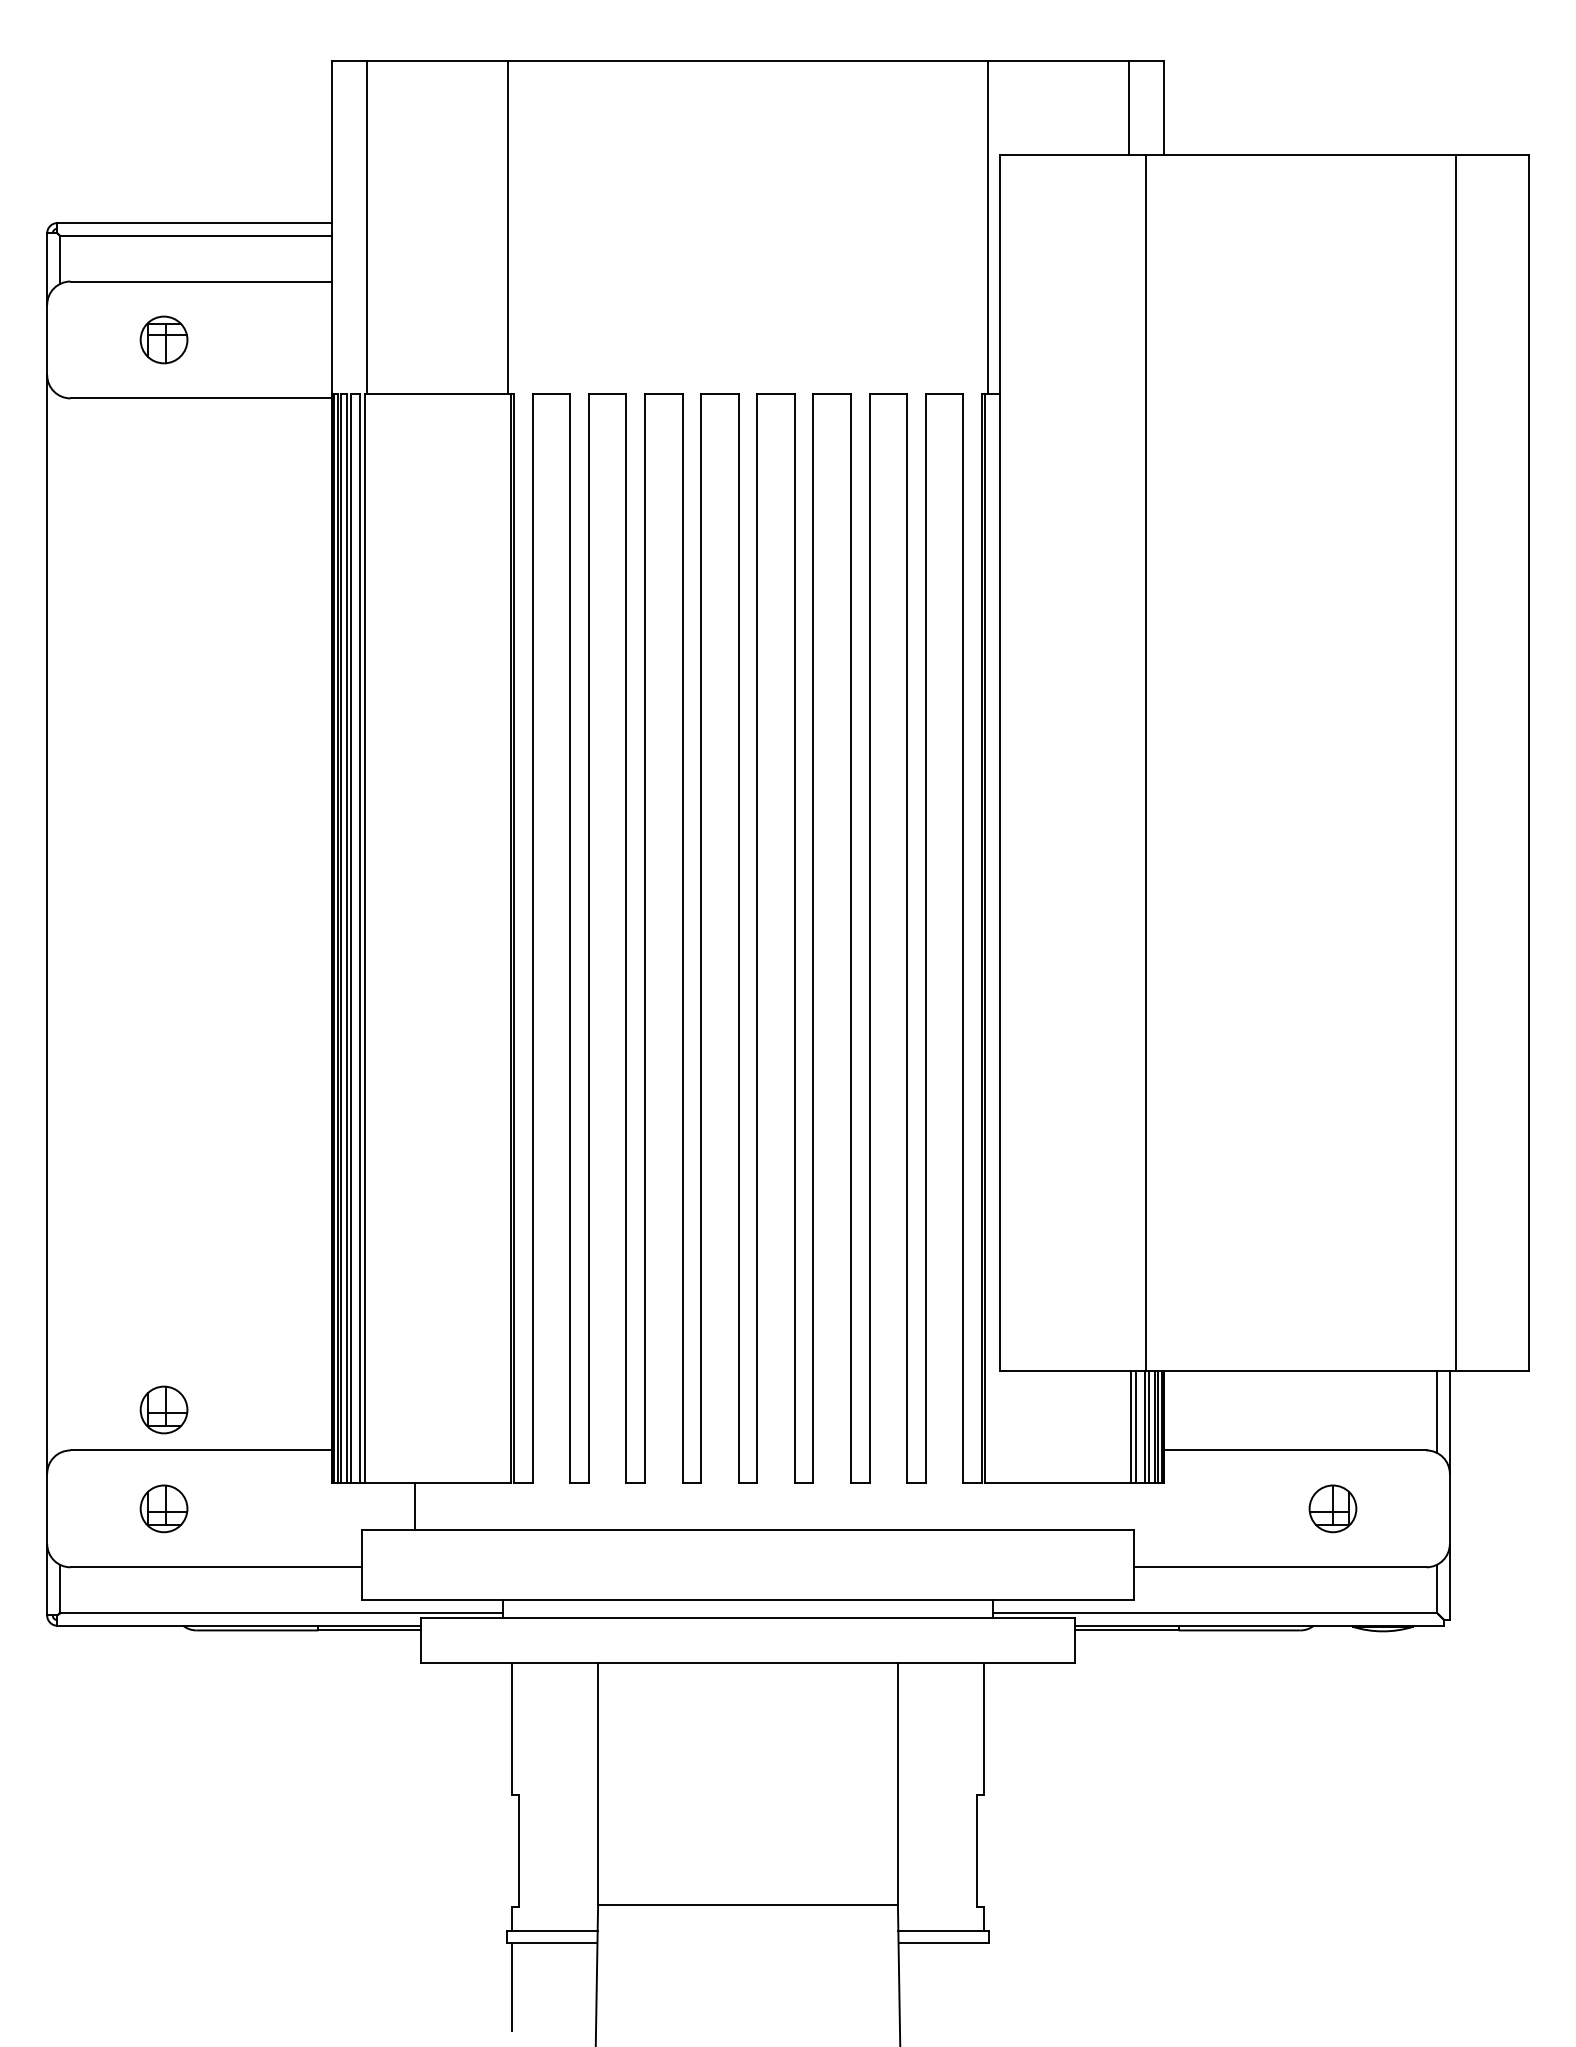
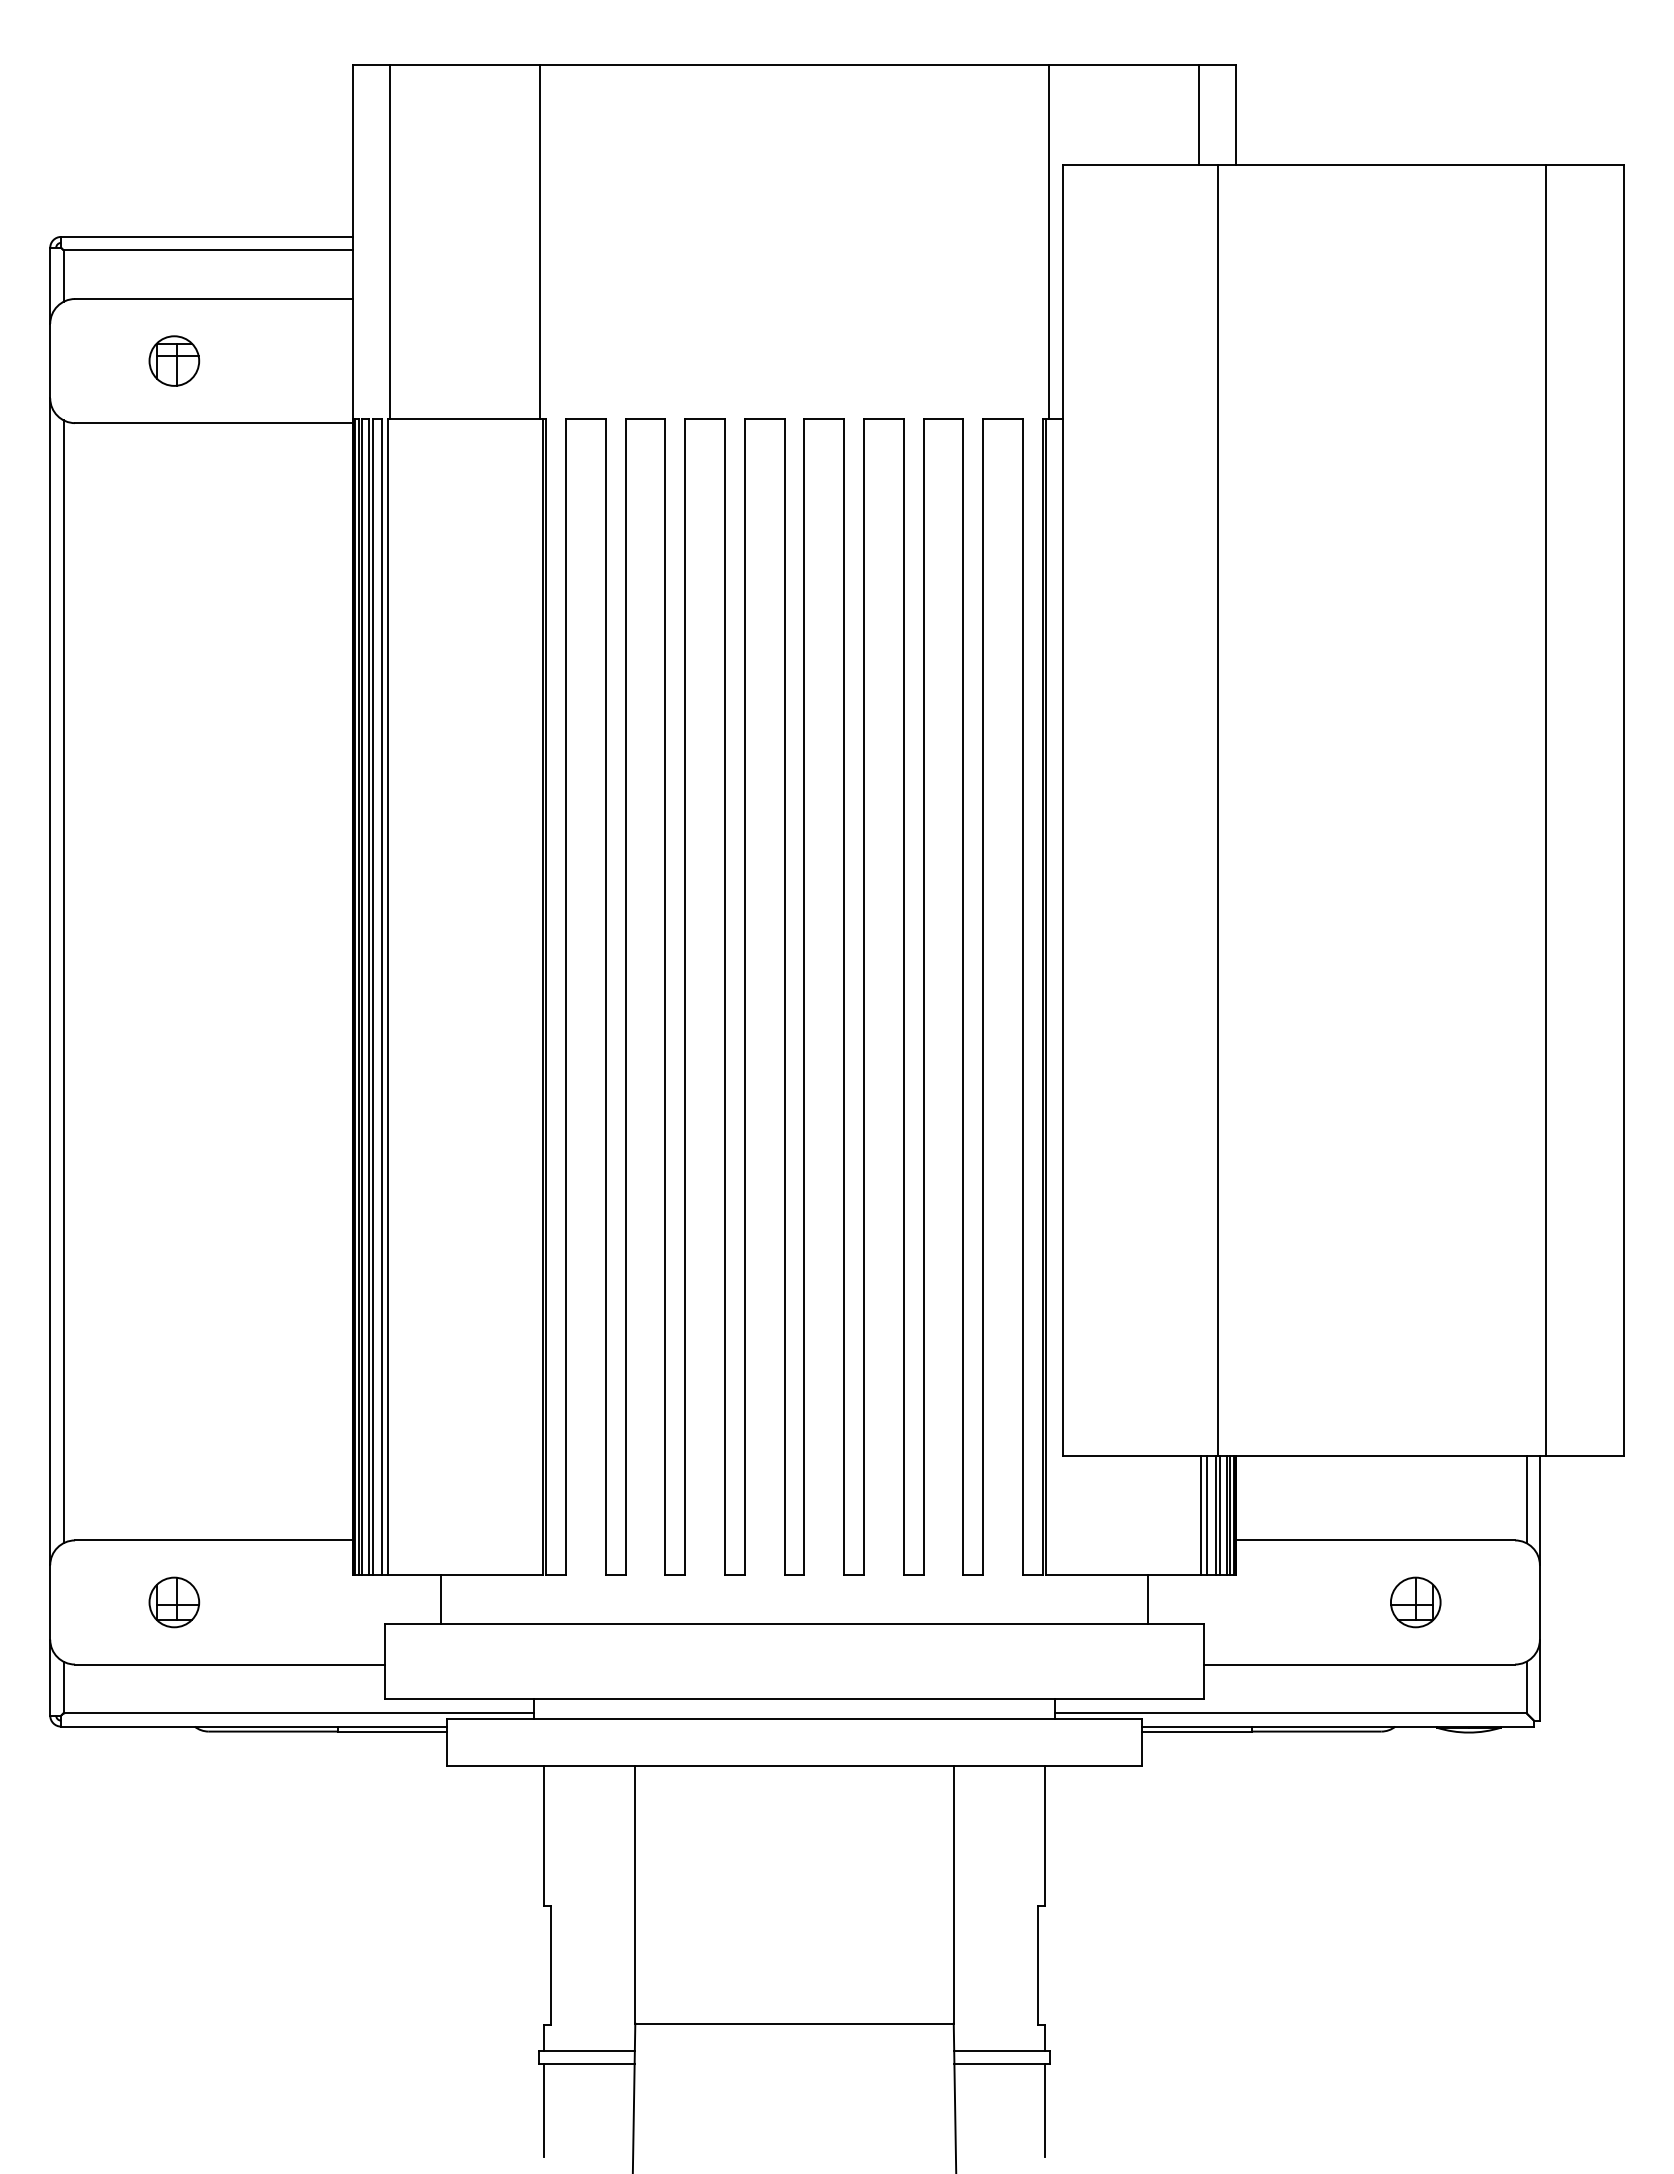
line: (59, 924) -> (63, 981), added
part: (164, 1410) -> (174, 1497), removed
line: (1081, 1506) -> (1148, 1599), added
line: (984, 1987) -> (1045, 2110), added

